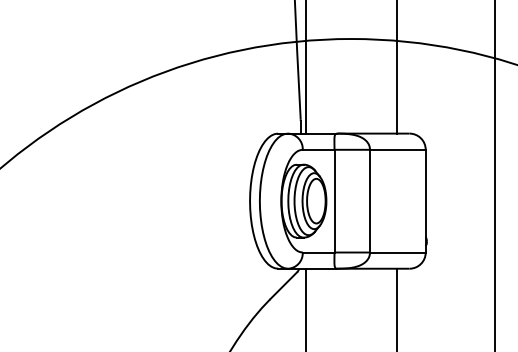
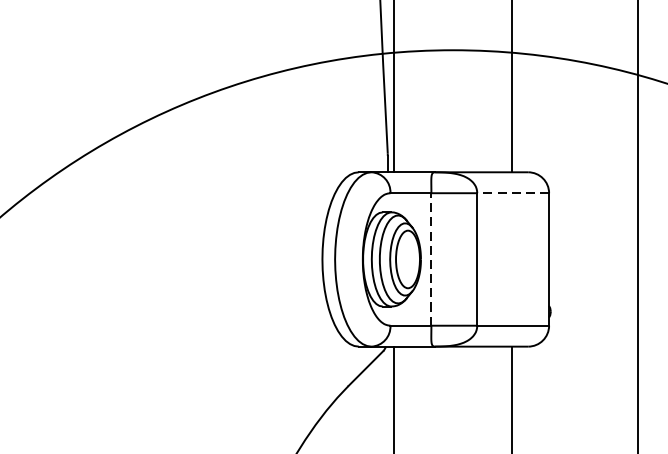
line: (397, 149) -> (512, 192), solid -> dashed
line: (334, 200) -> (431, 258), solid -> dashed

